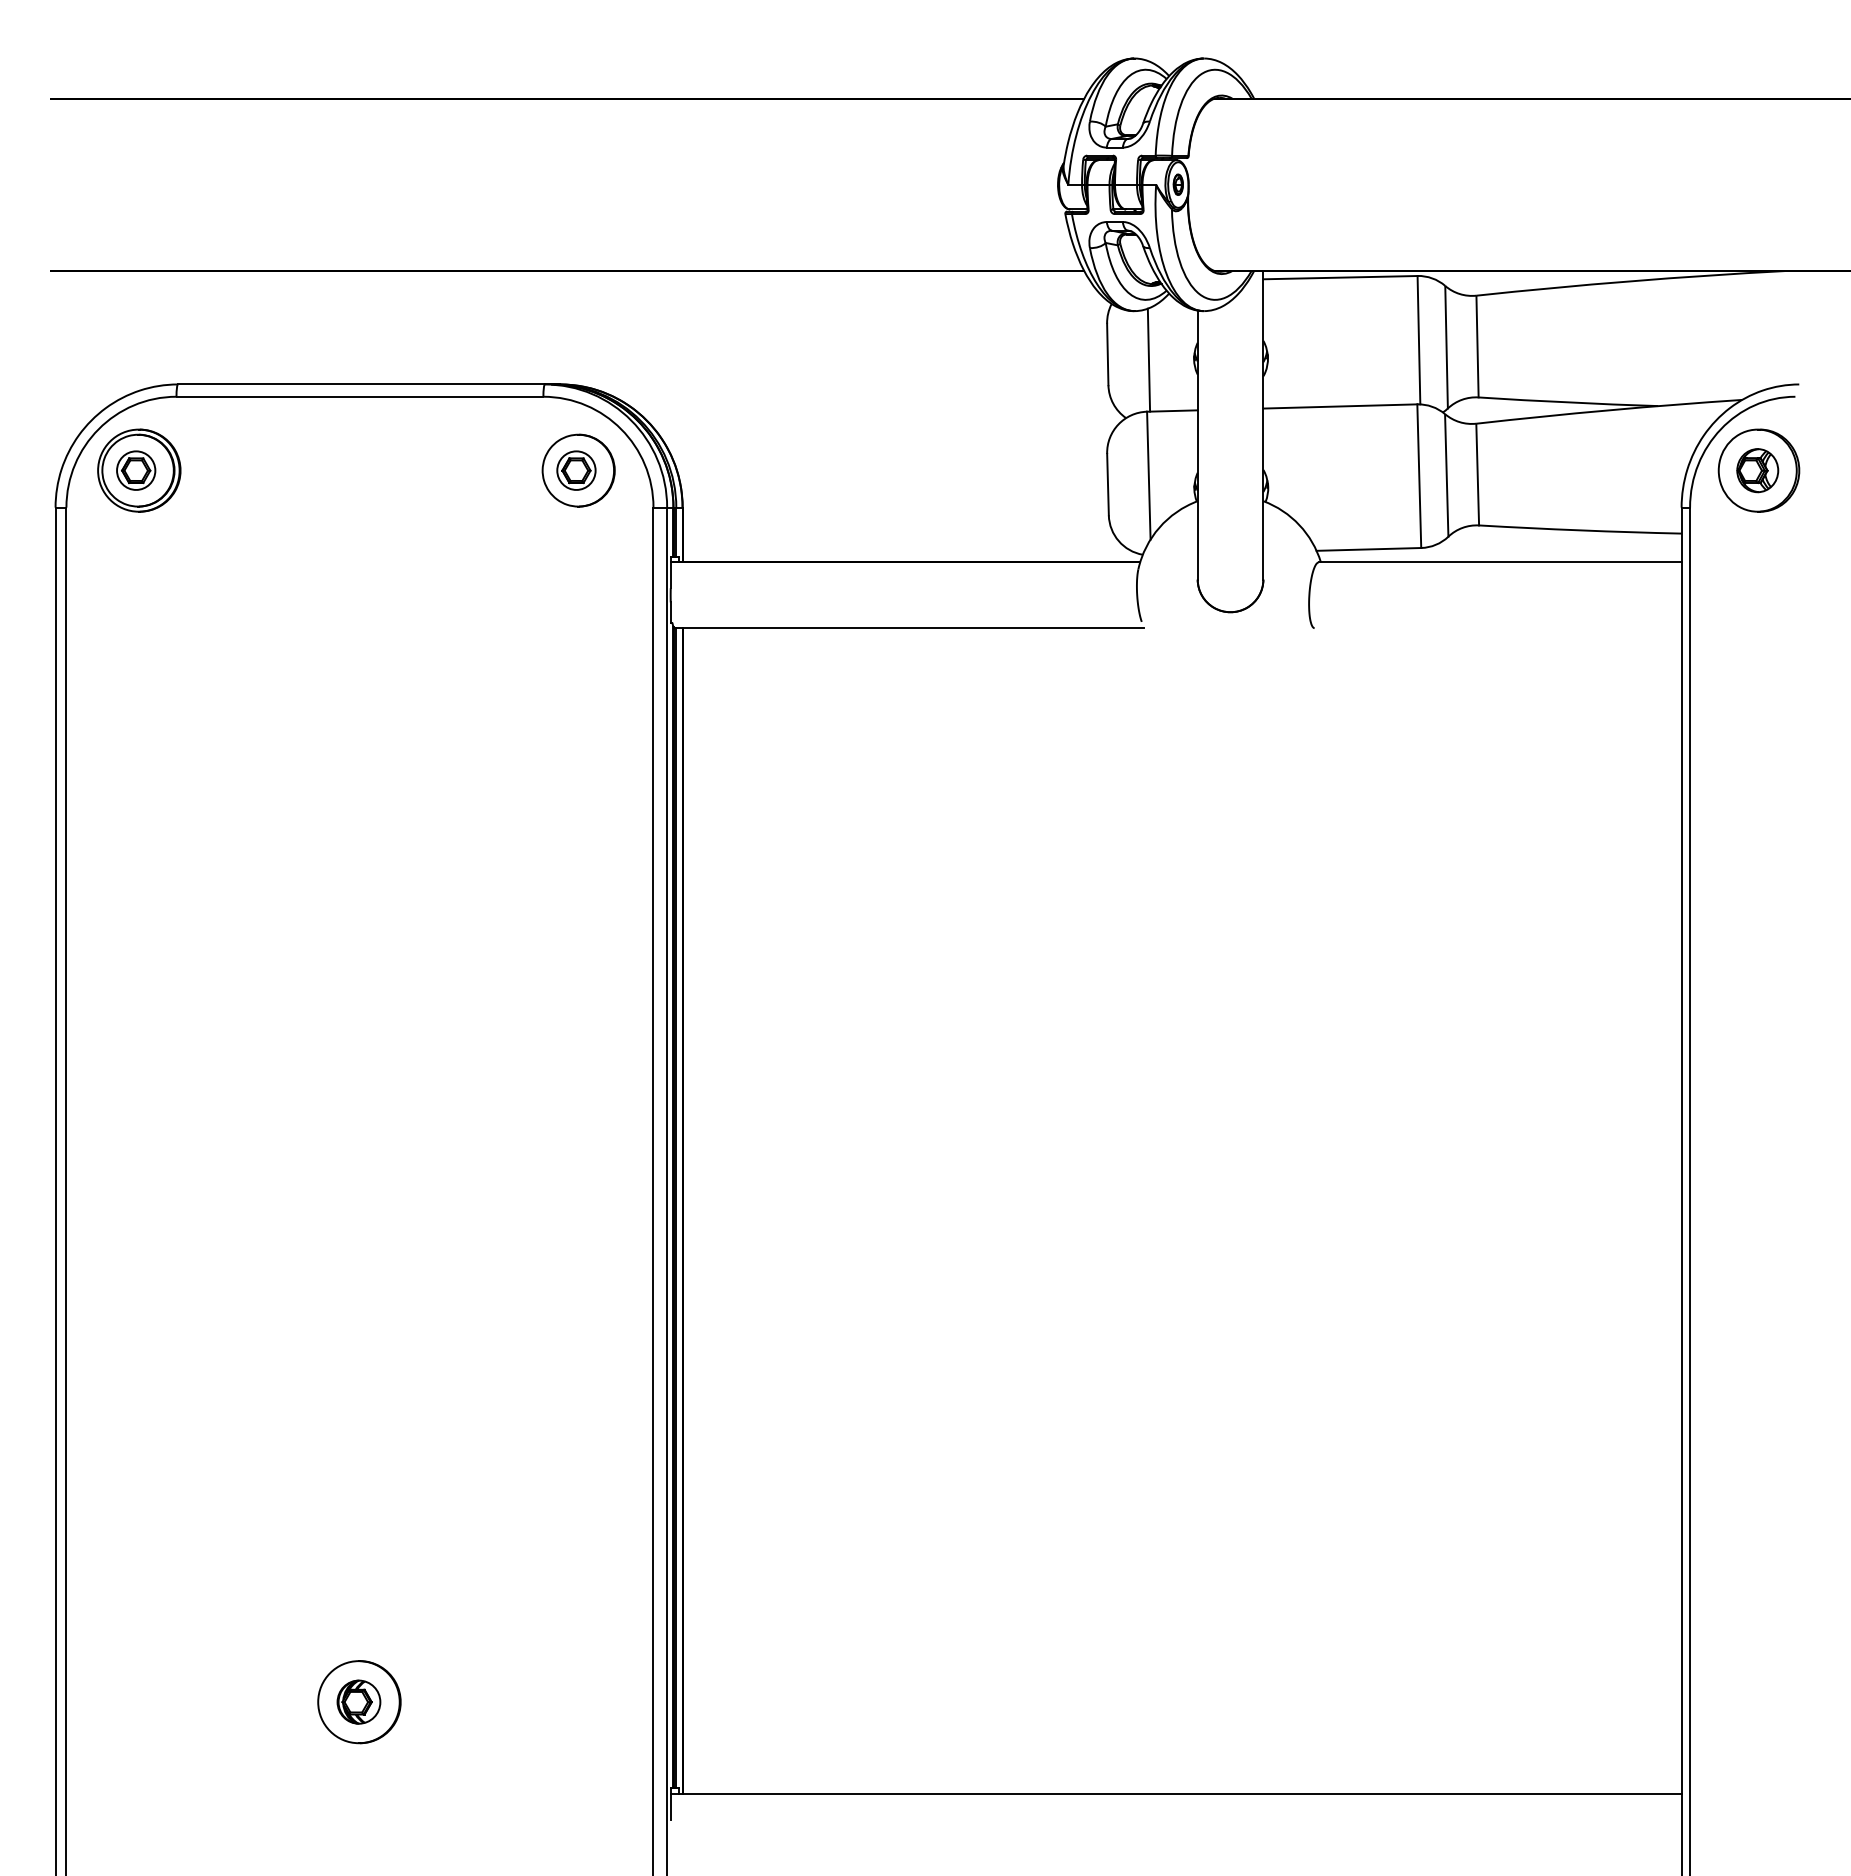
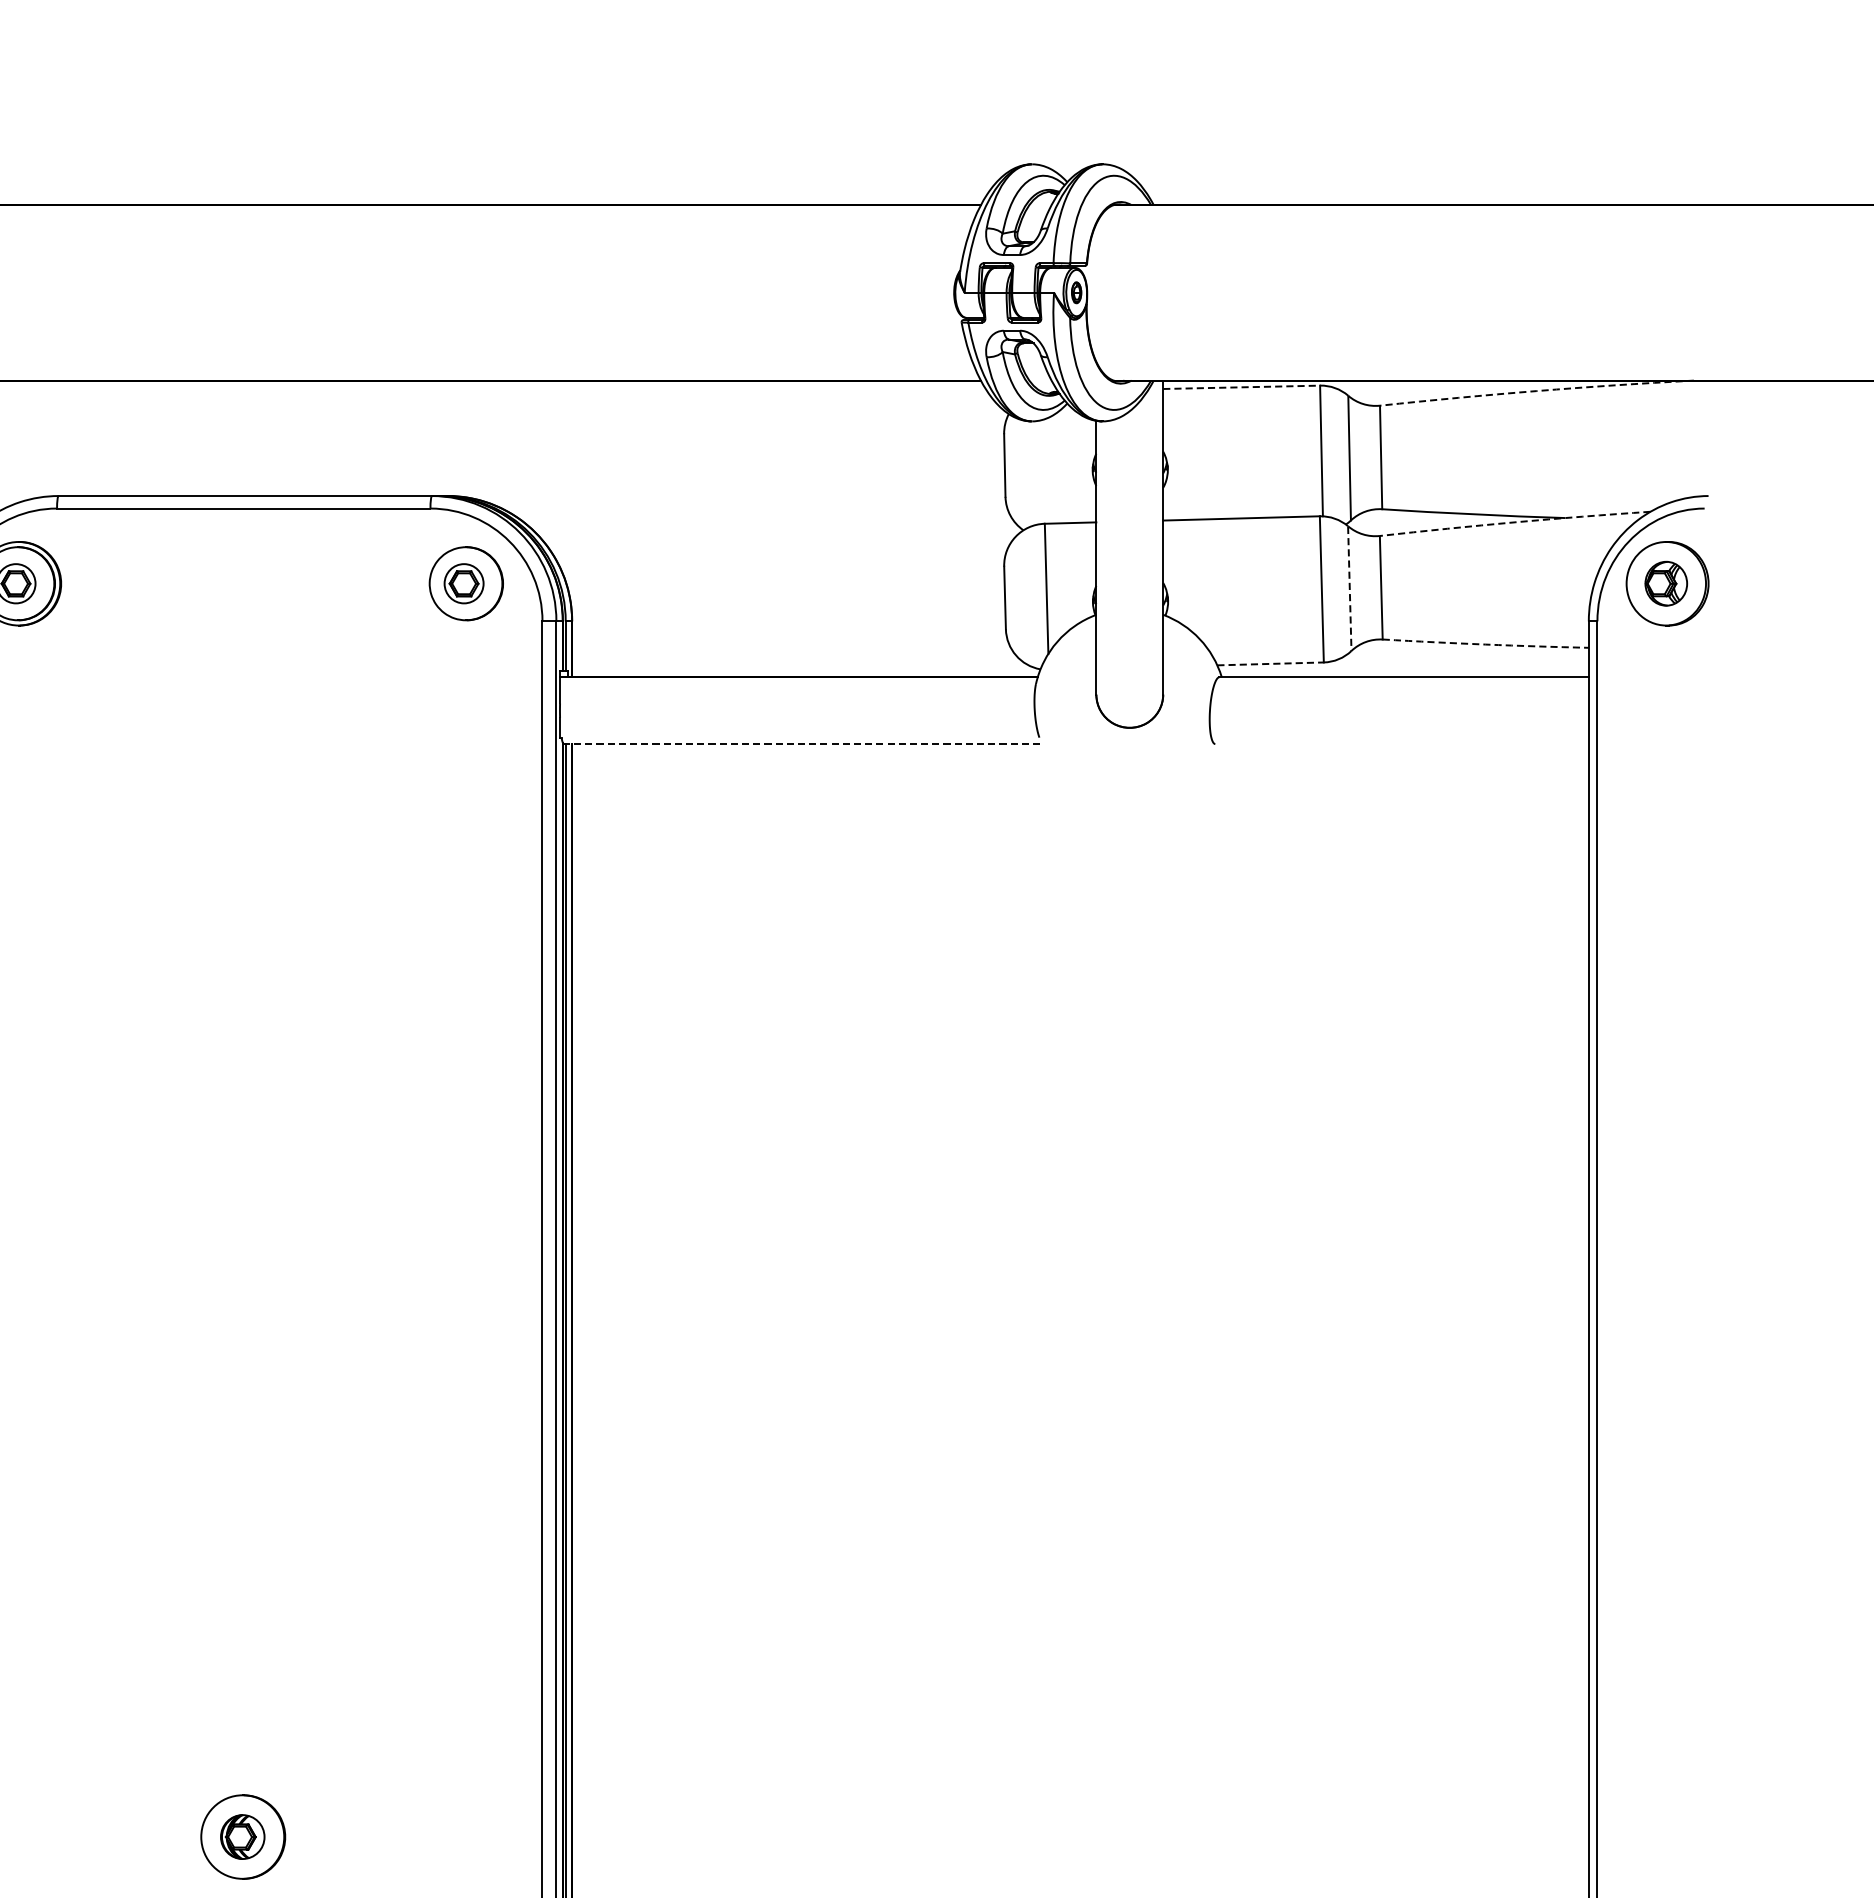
line: (1340, 277) -> (1241, 387), solid -> dashed
arc: (1630, 281) -> (1536, 391), solid -> dashed
line: (1148, 359) -> (1046, 470), removed
arc: (1609, 410) -> (1515, 522), solid -> dashed
line: (1446, 475) -> (1349, 588), solid -> dashed
arc: (1580, 530) -> (1485, 644), solid -> dashed
line: (1369, 549) -> (1271, 663), solid -> dashed
line: (909, 628) -> (803, 744), solid -> dashed

